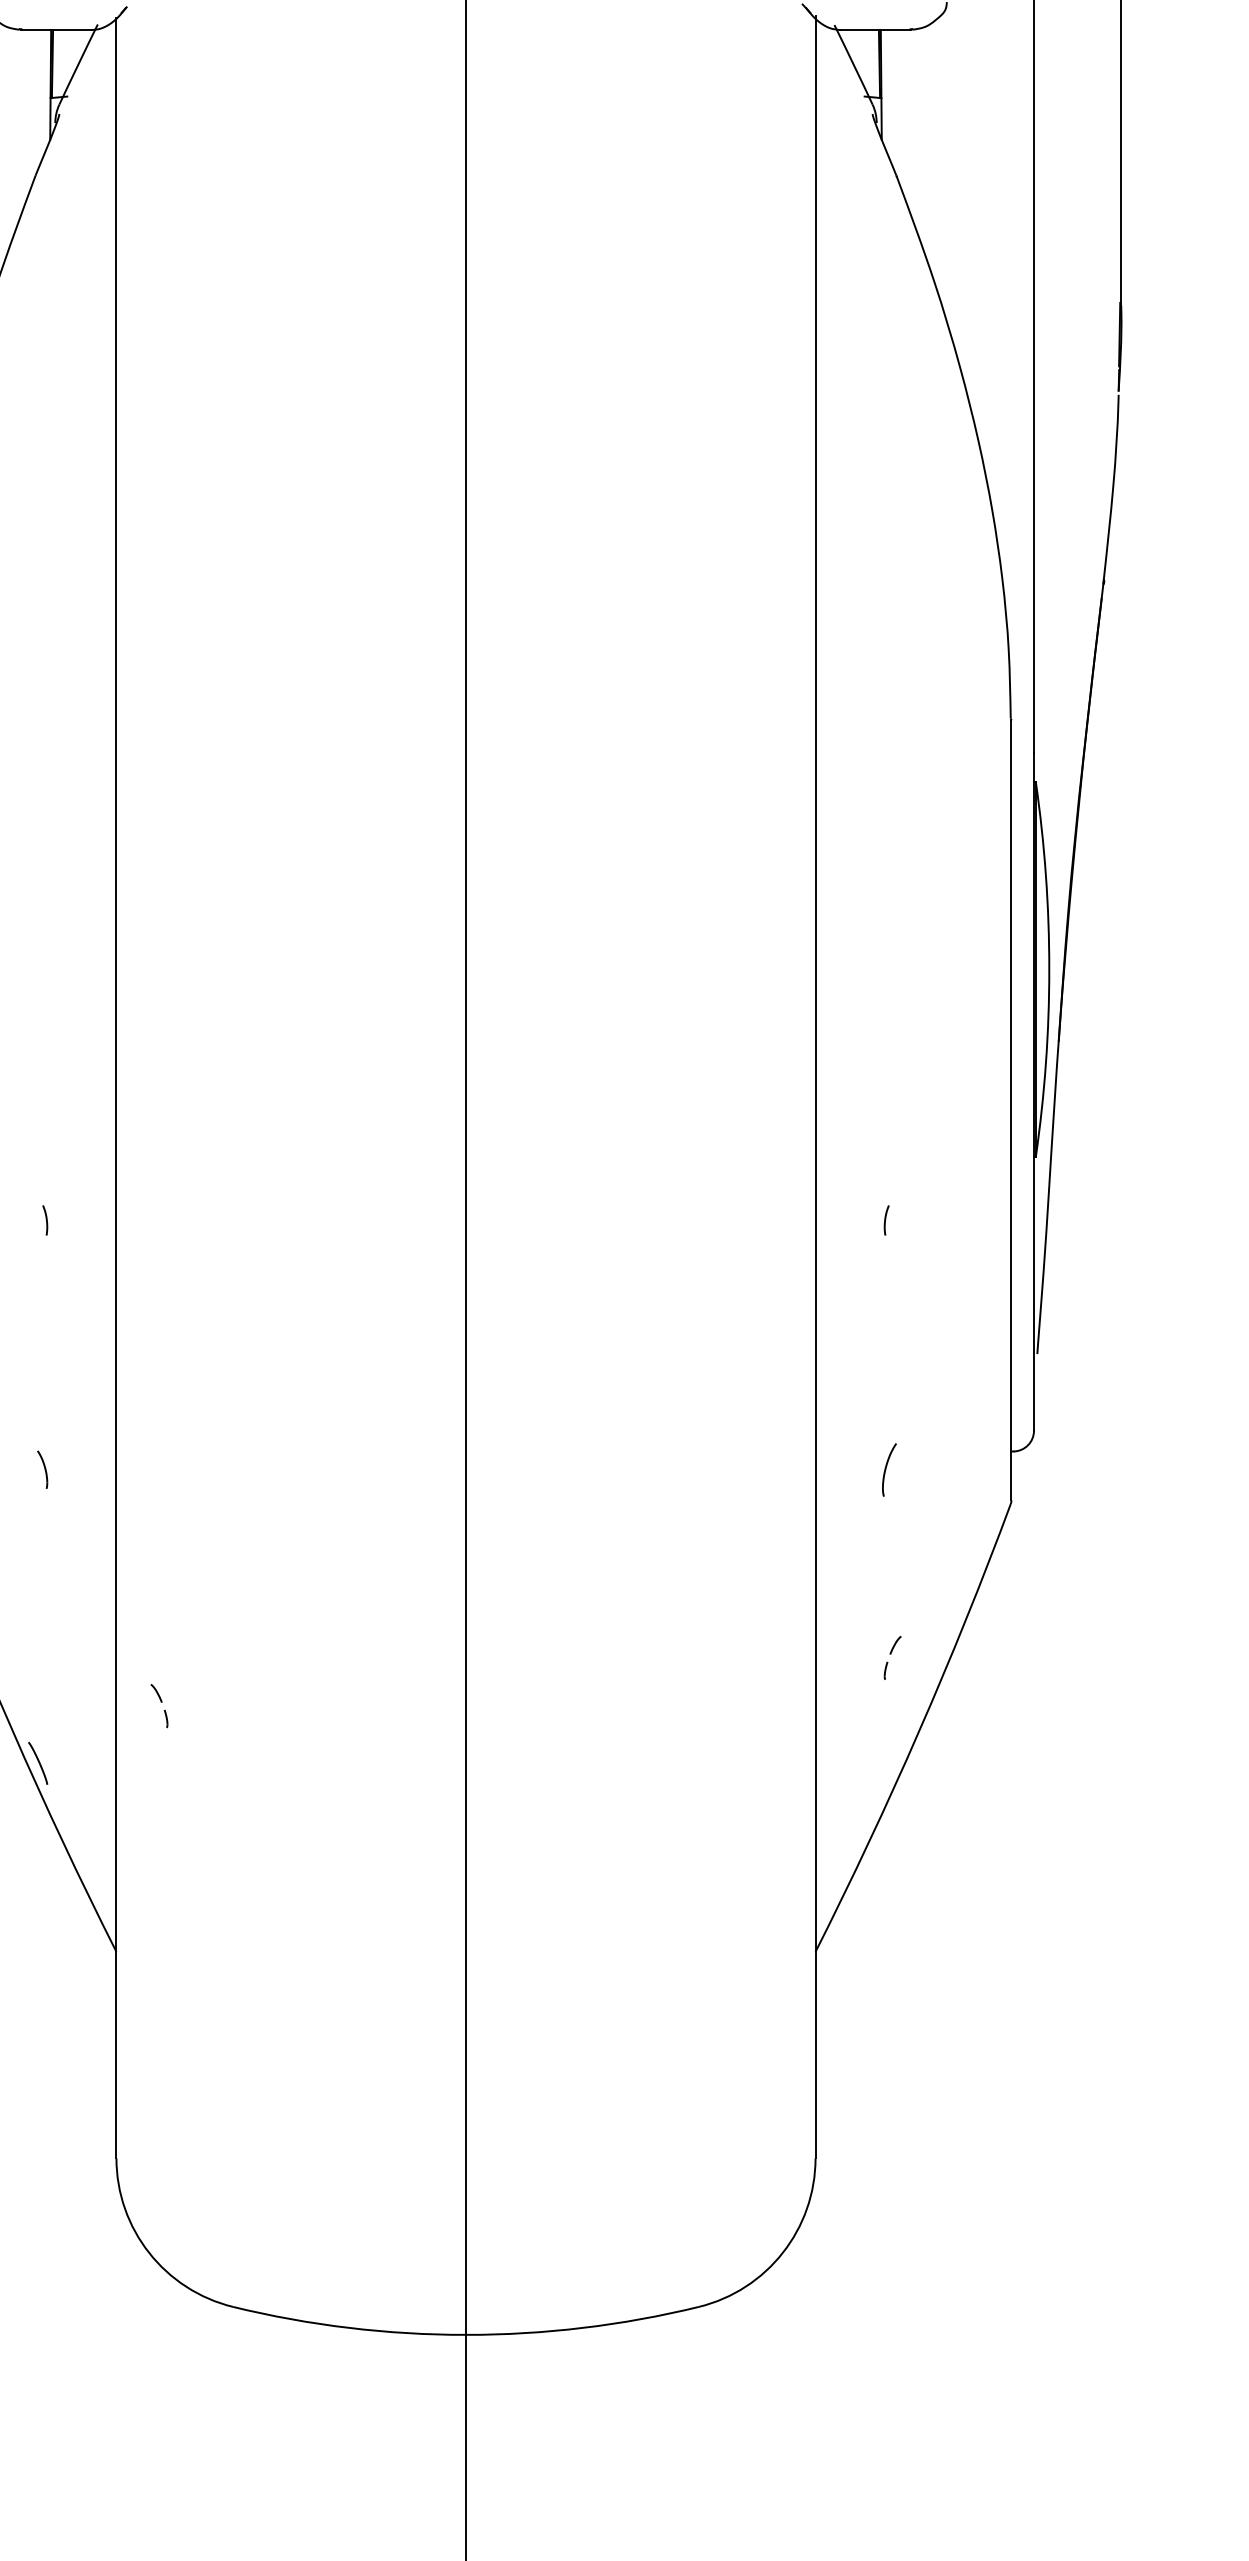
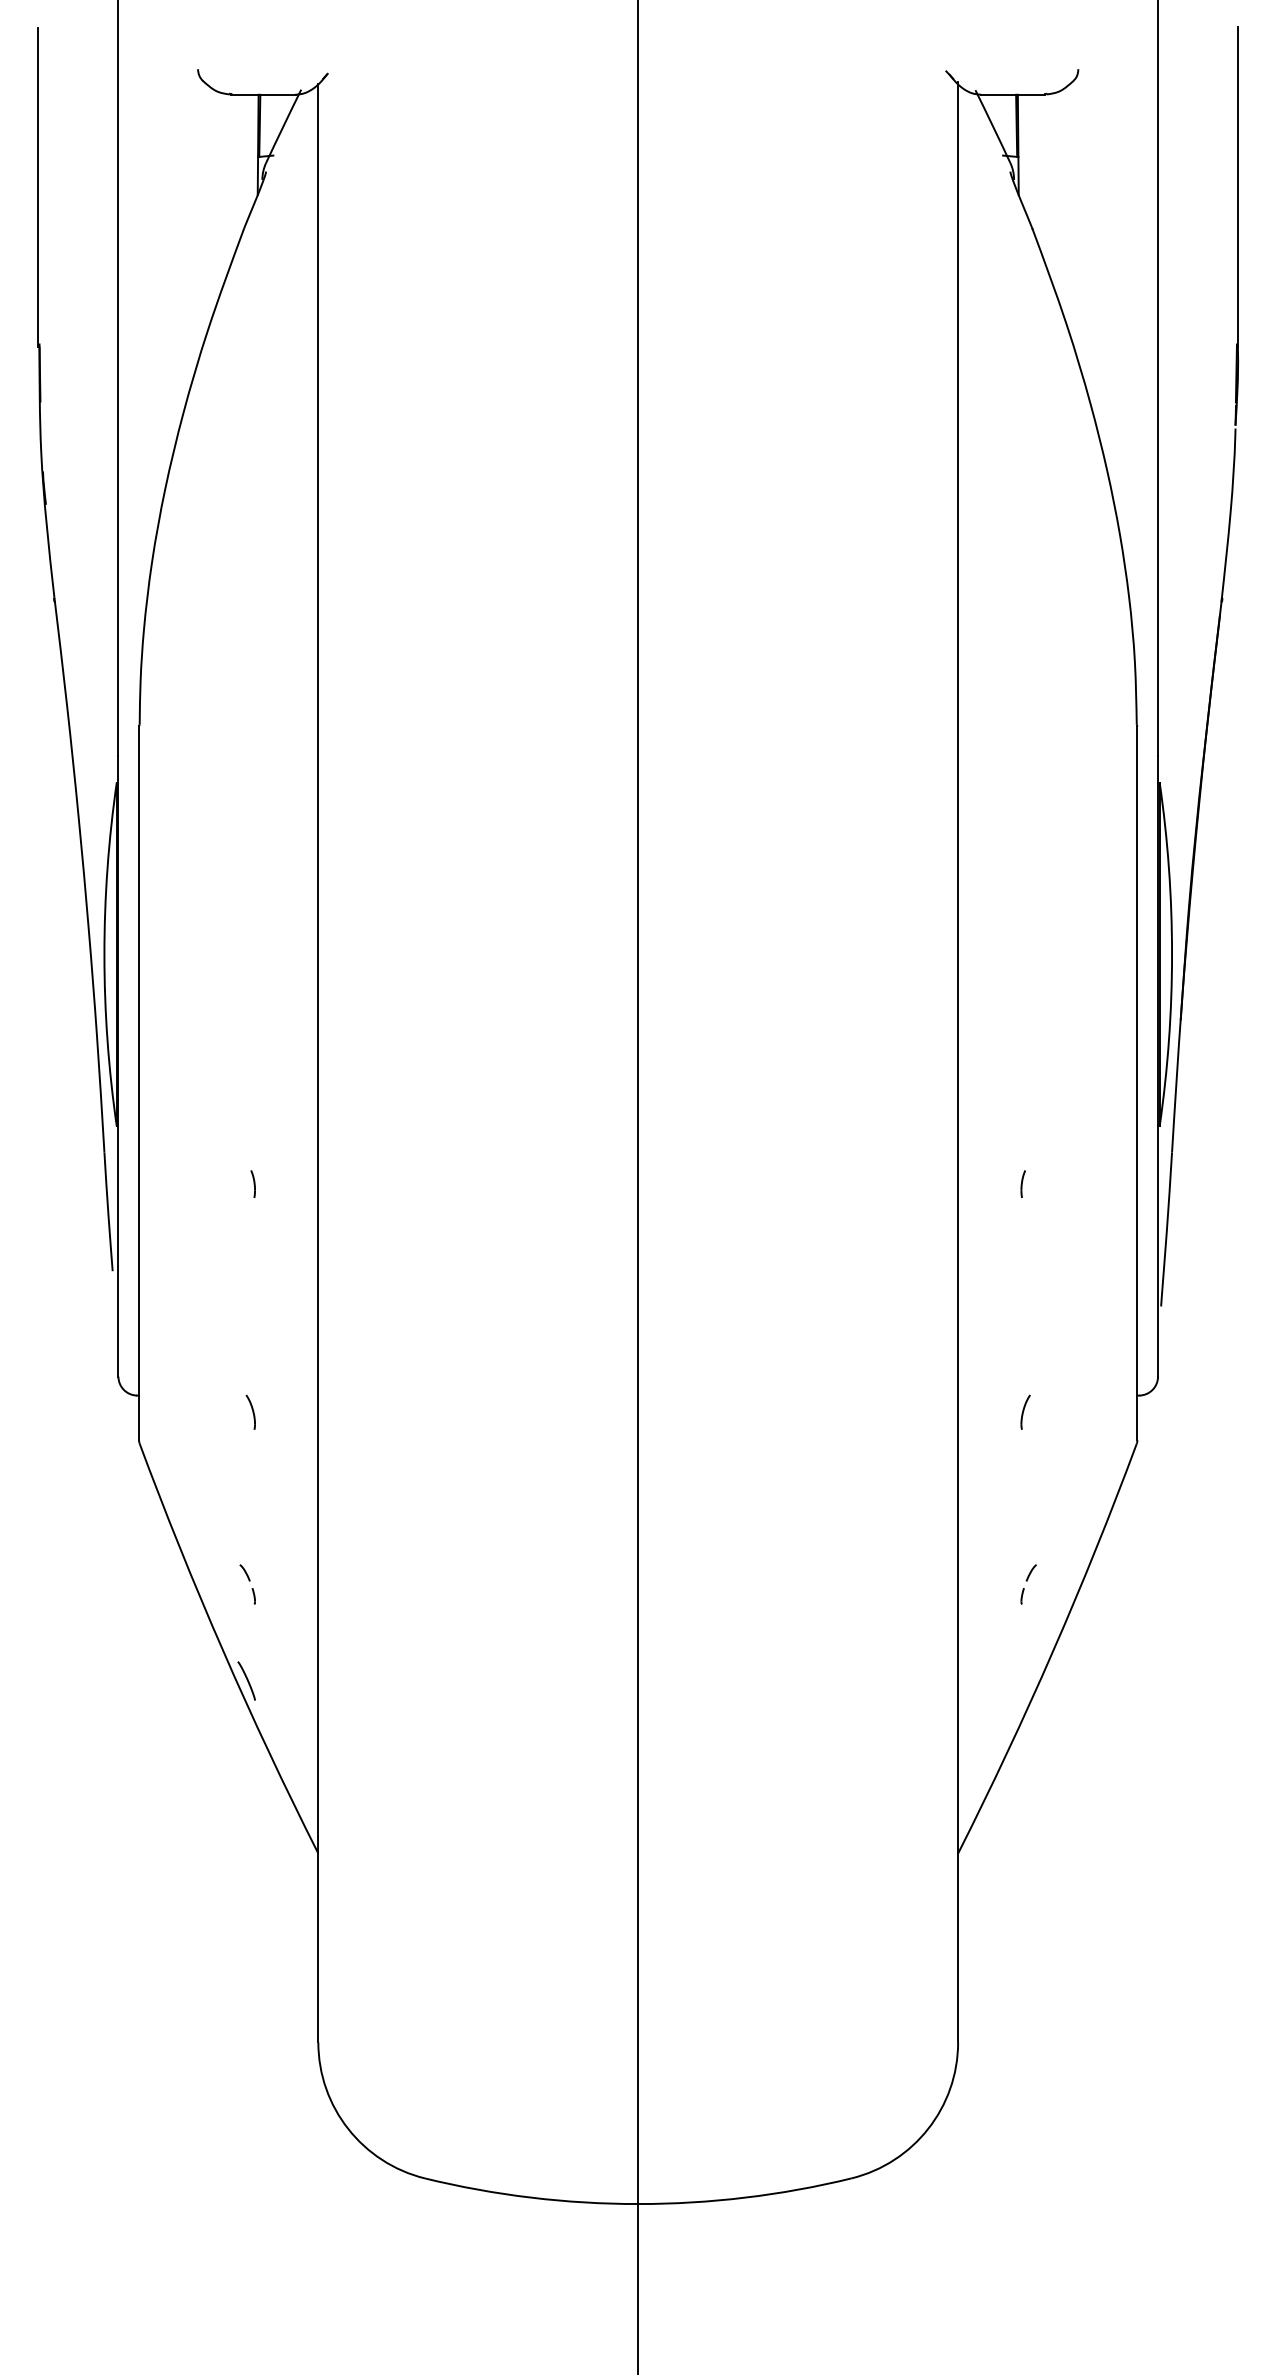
part: (889, 1468) -> (1025, 1411), size x0.71
part: (159, 1705) -> (247, 1584), moved

